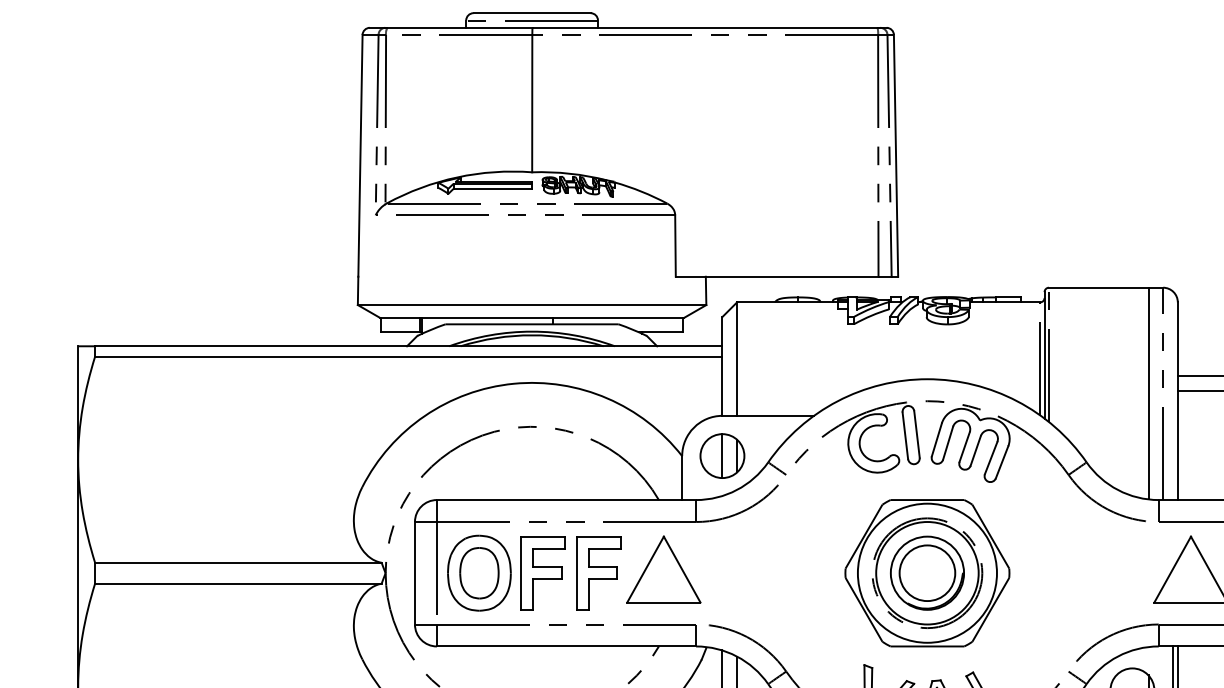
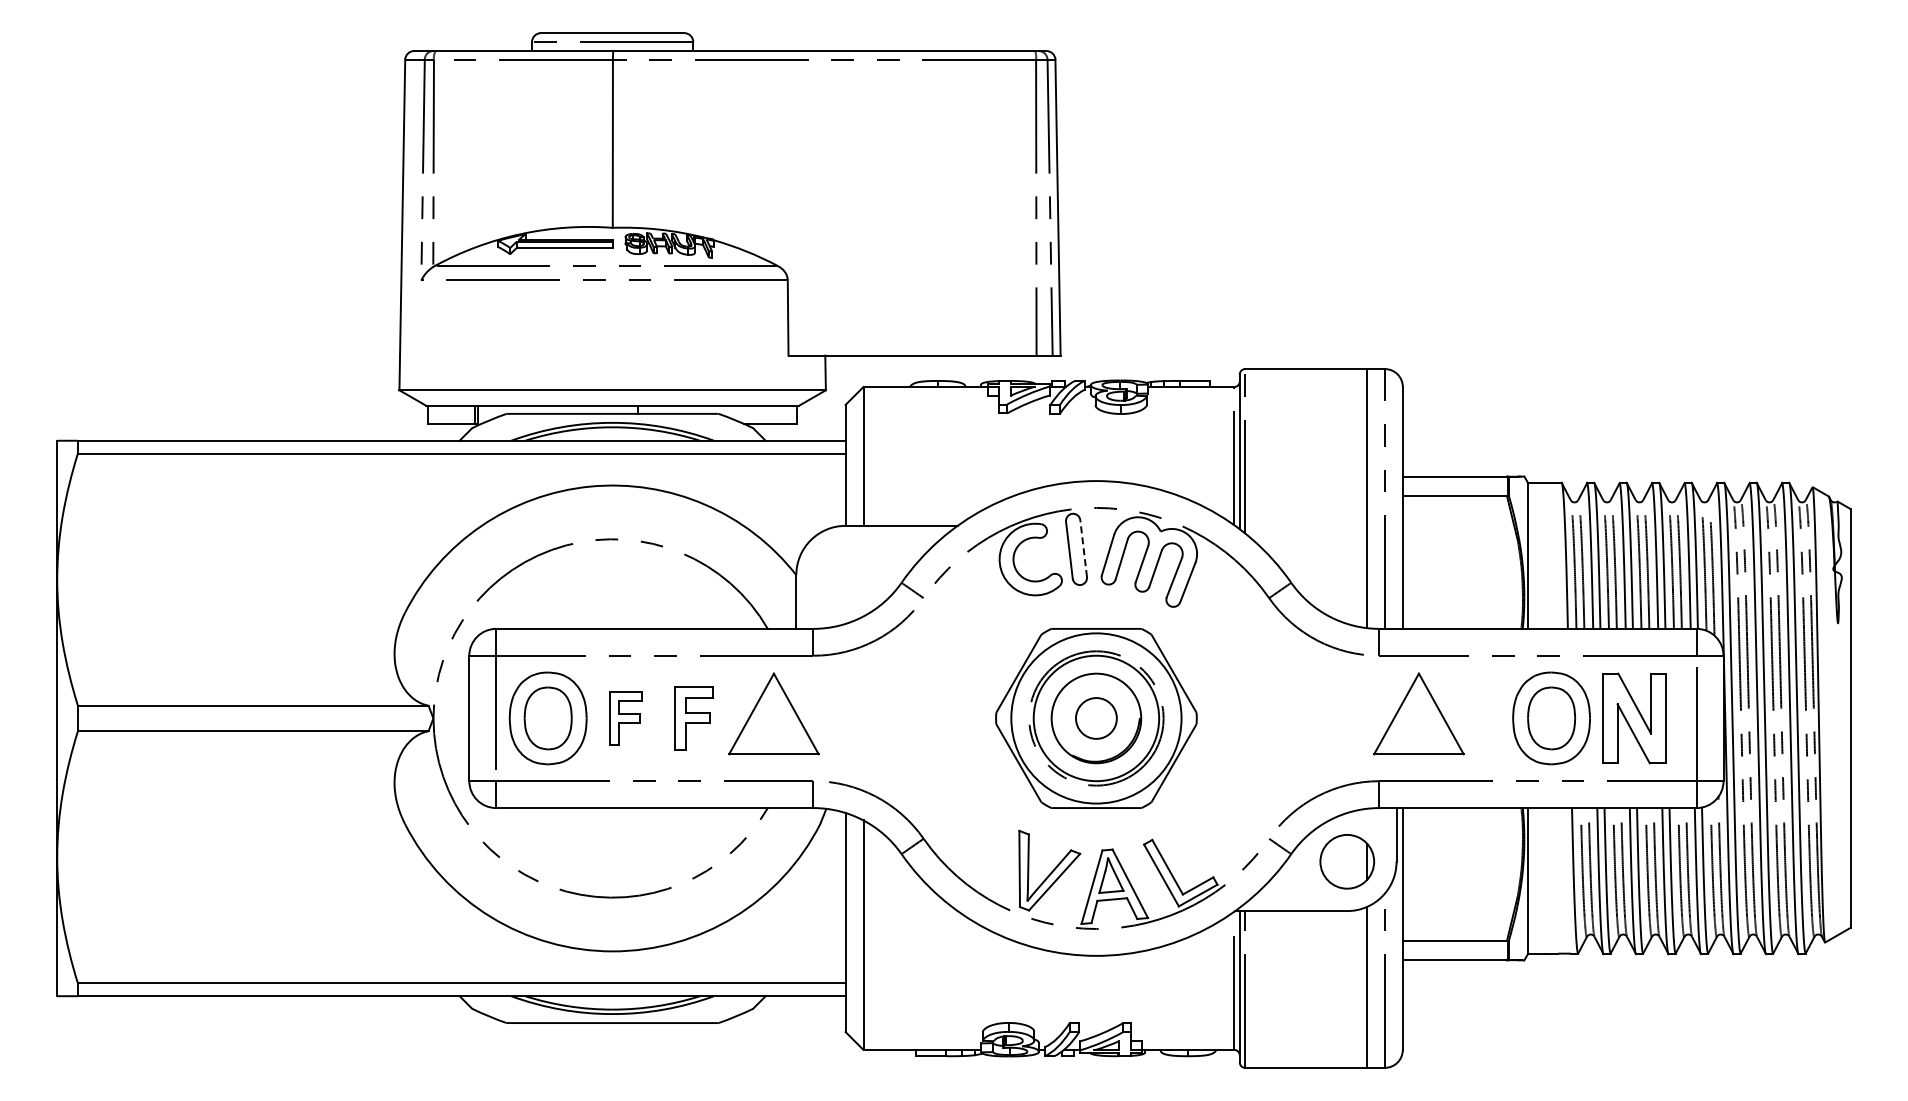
line: (916, 434) -> (1083, 548), solid -> dashed
part: (722, 455) -> (845, 574), removed
part: (542, 573) -> (625, 718), size x0.6
part: (598, 573) -> (693, 718), size x0.7
circle: (927, 573) -> (1096, 718), size x0.6

